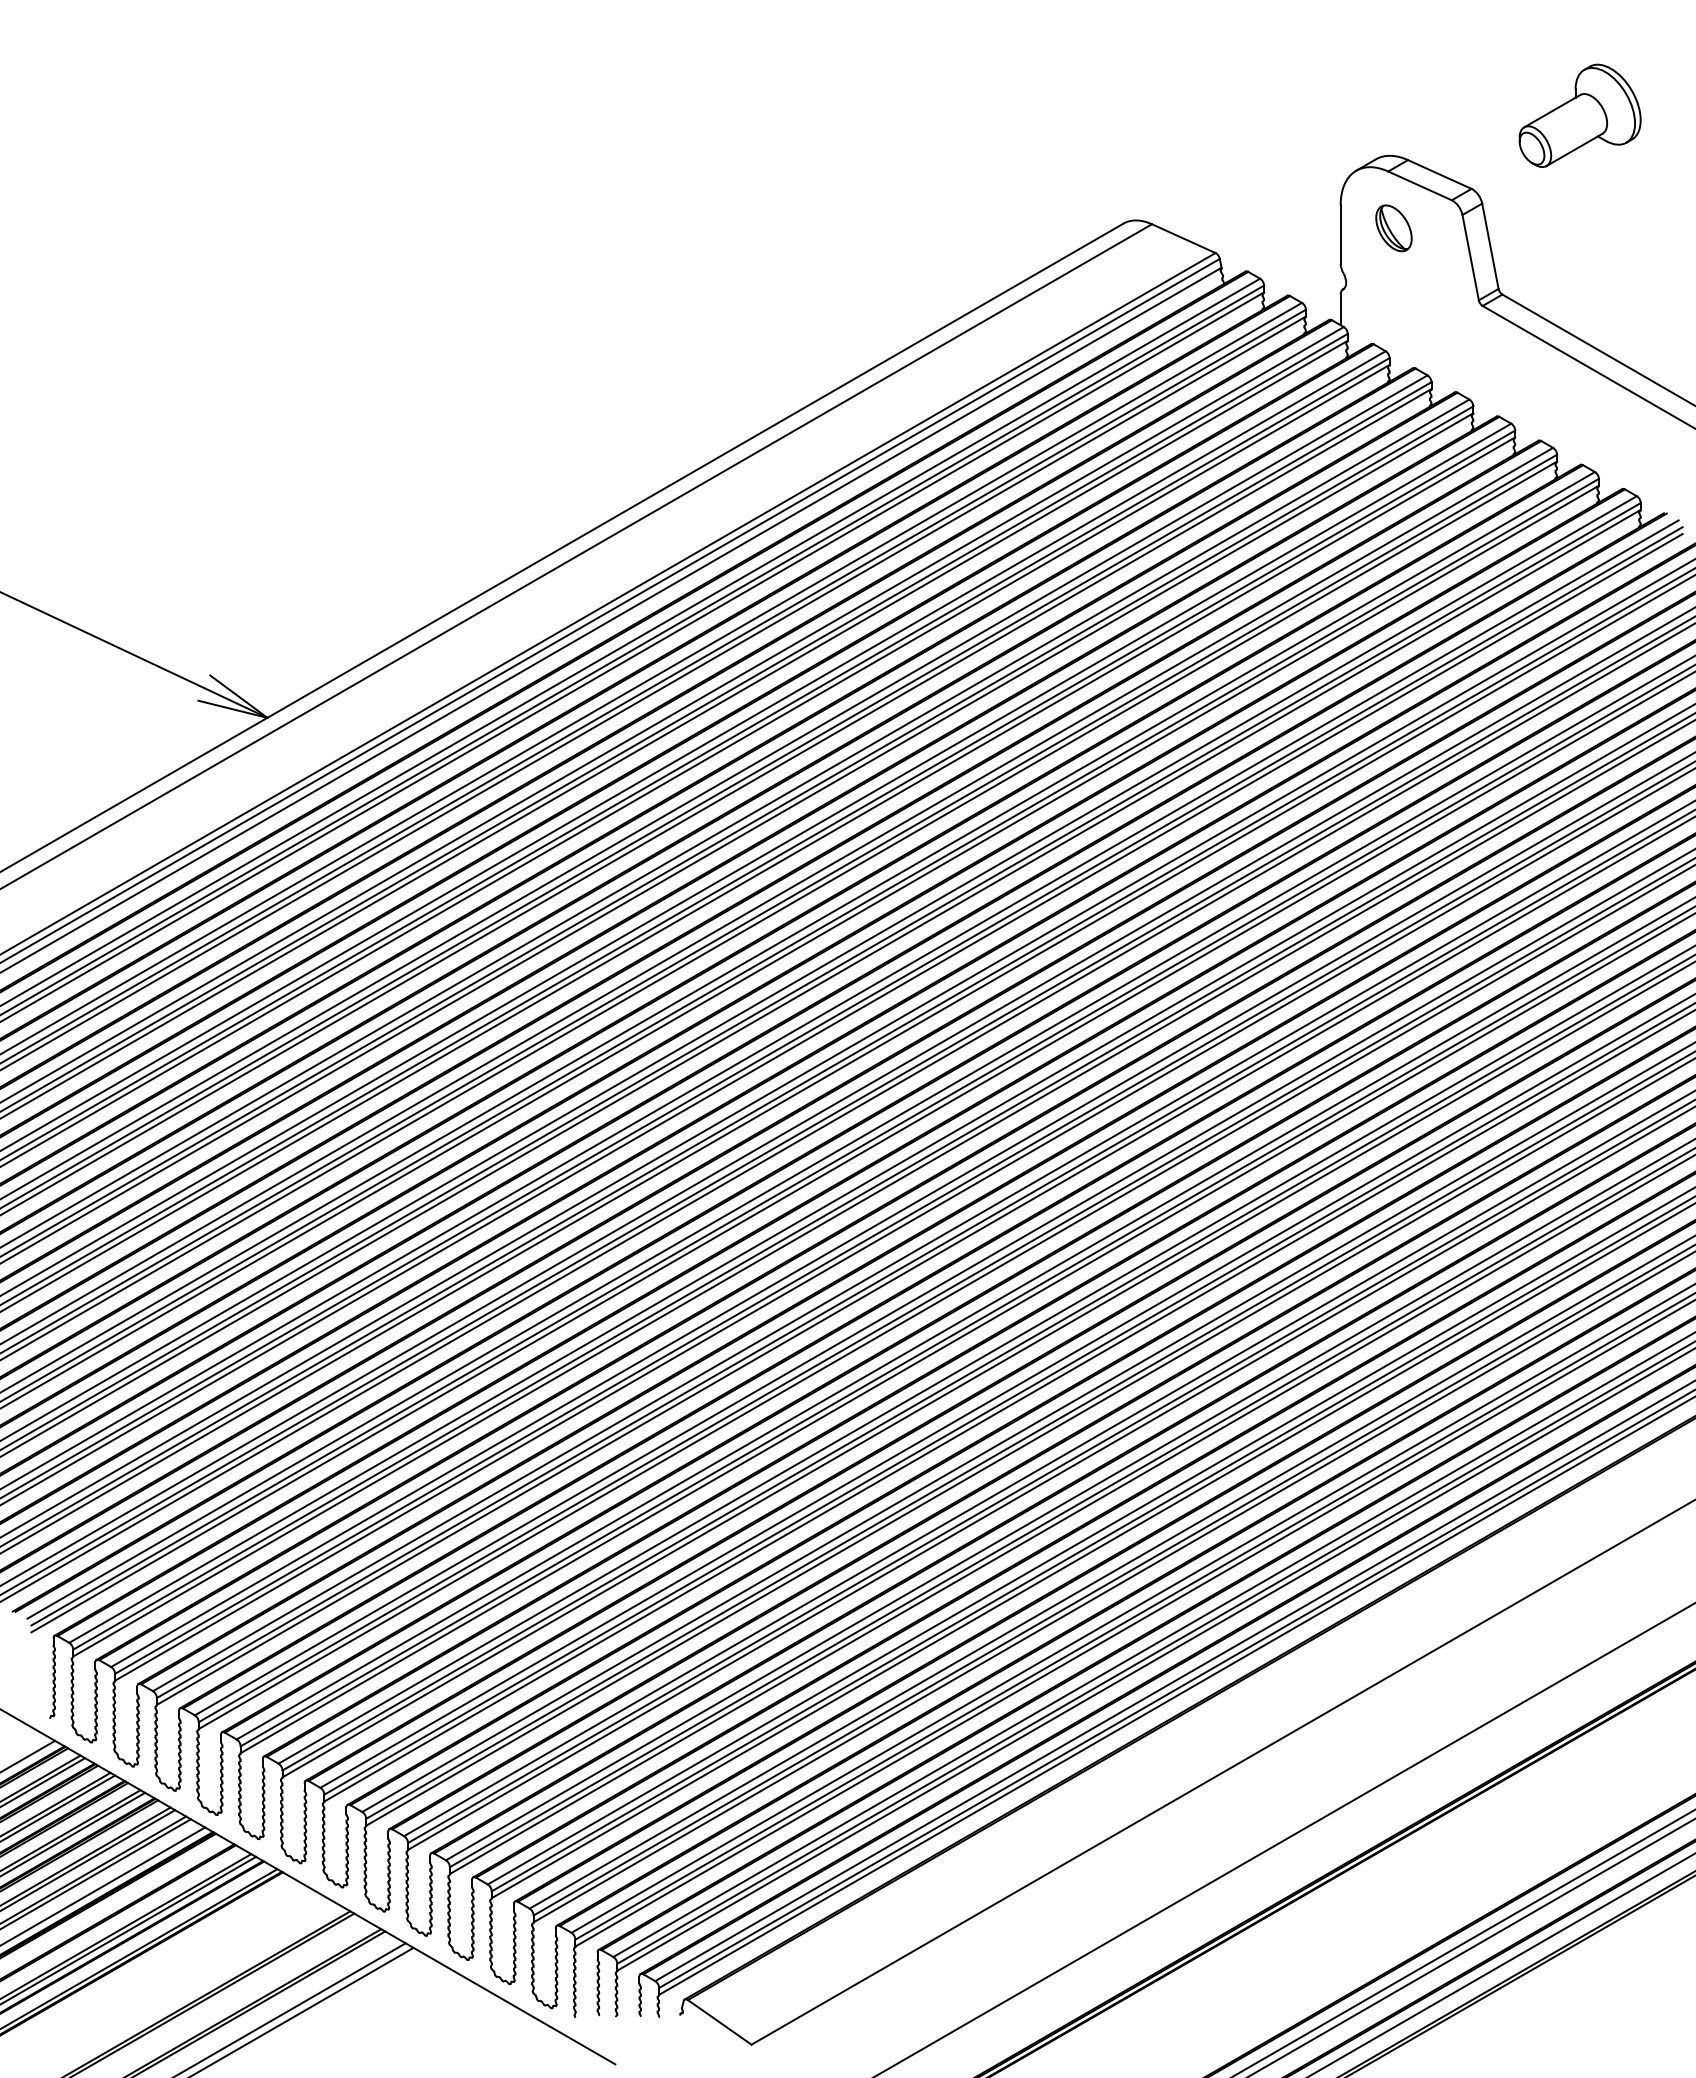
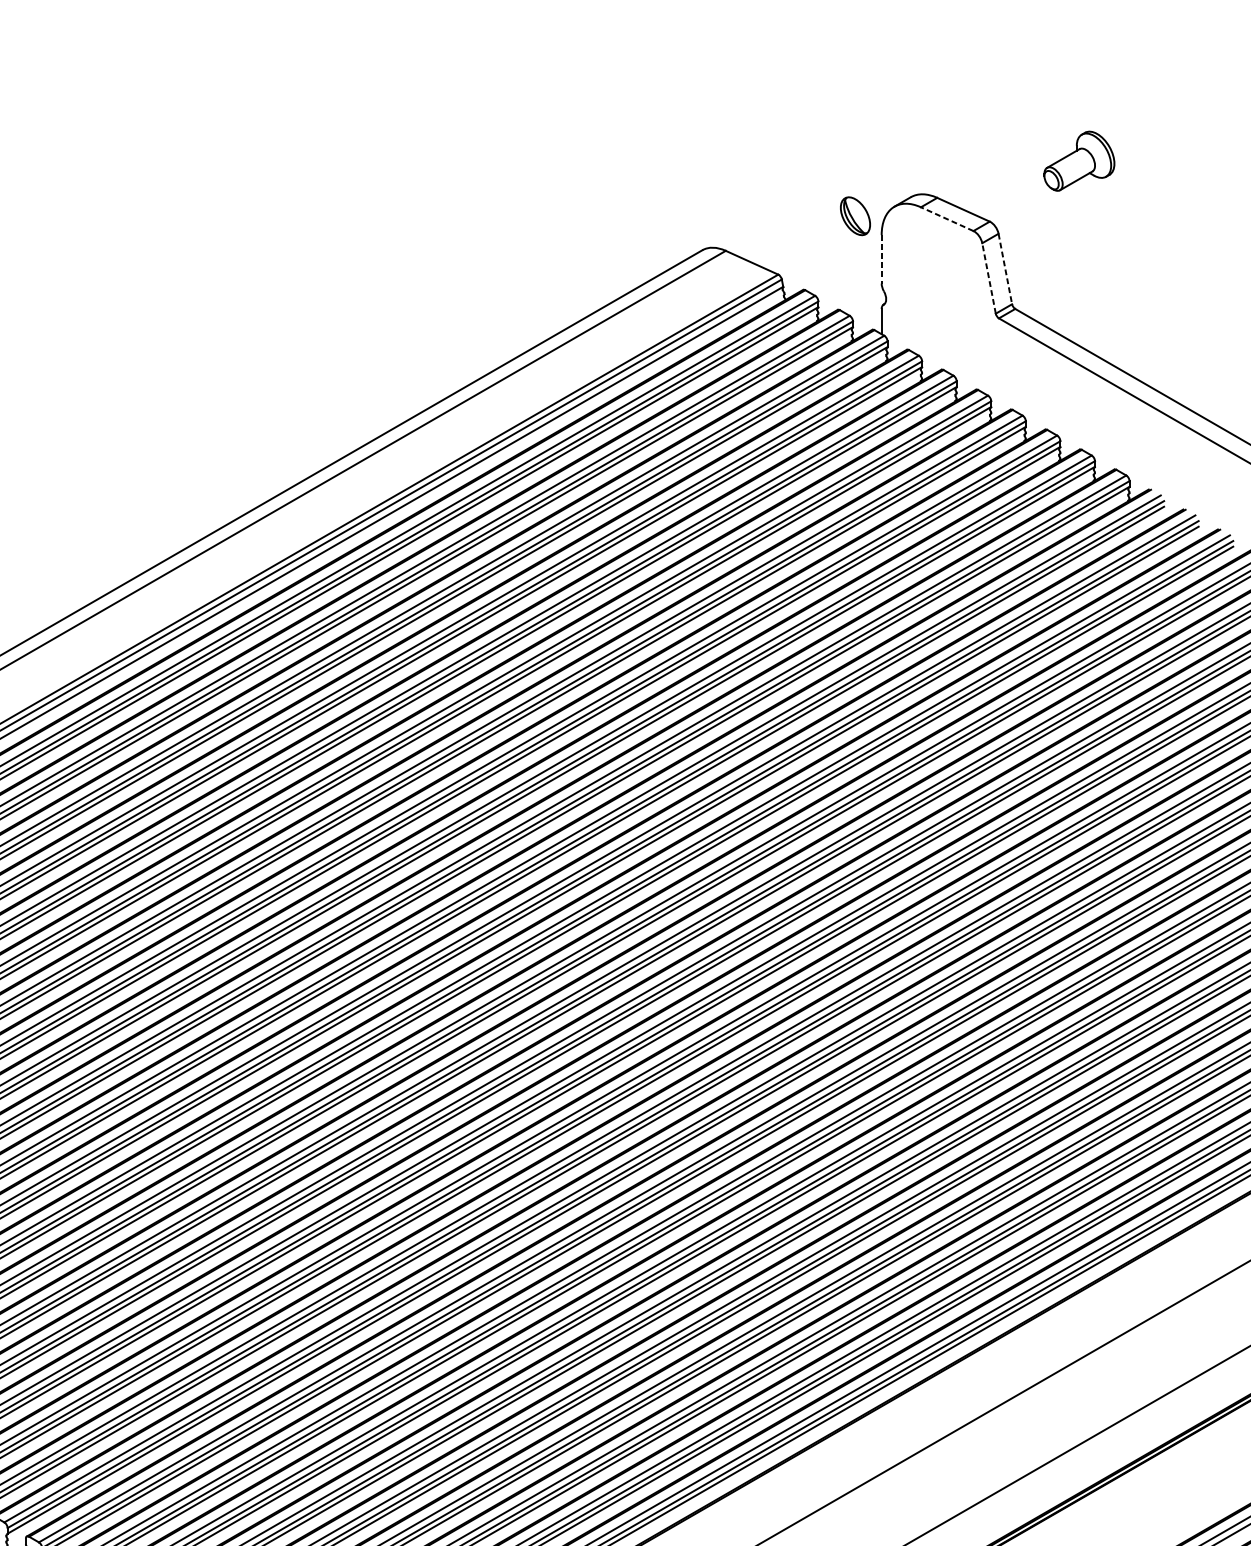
part: (1579, 115) -> (1078, 161), size x0.7
line: (1420, 185) -> (947, 218), solid -> dashed
part: (1393, 228) -> (855, 216), moved
line: (1340, 235) -> (881, 260), solid -> dashed
line: (1490, 246) -> (1005, 269), solid -> dashed
line: (1470, 257) -> (988, 278), solid -> dashed

